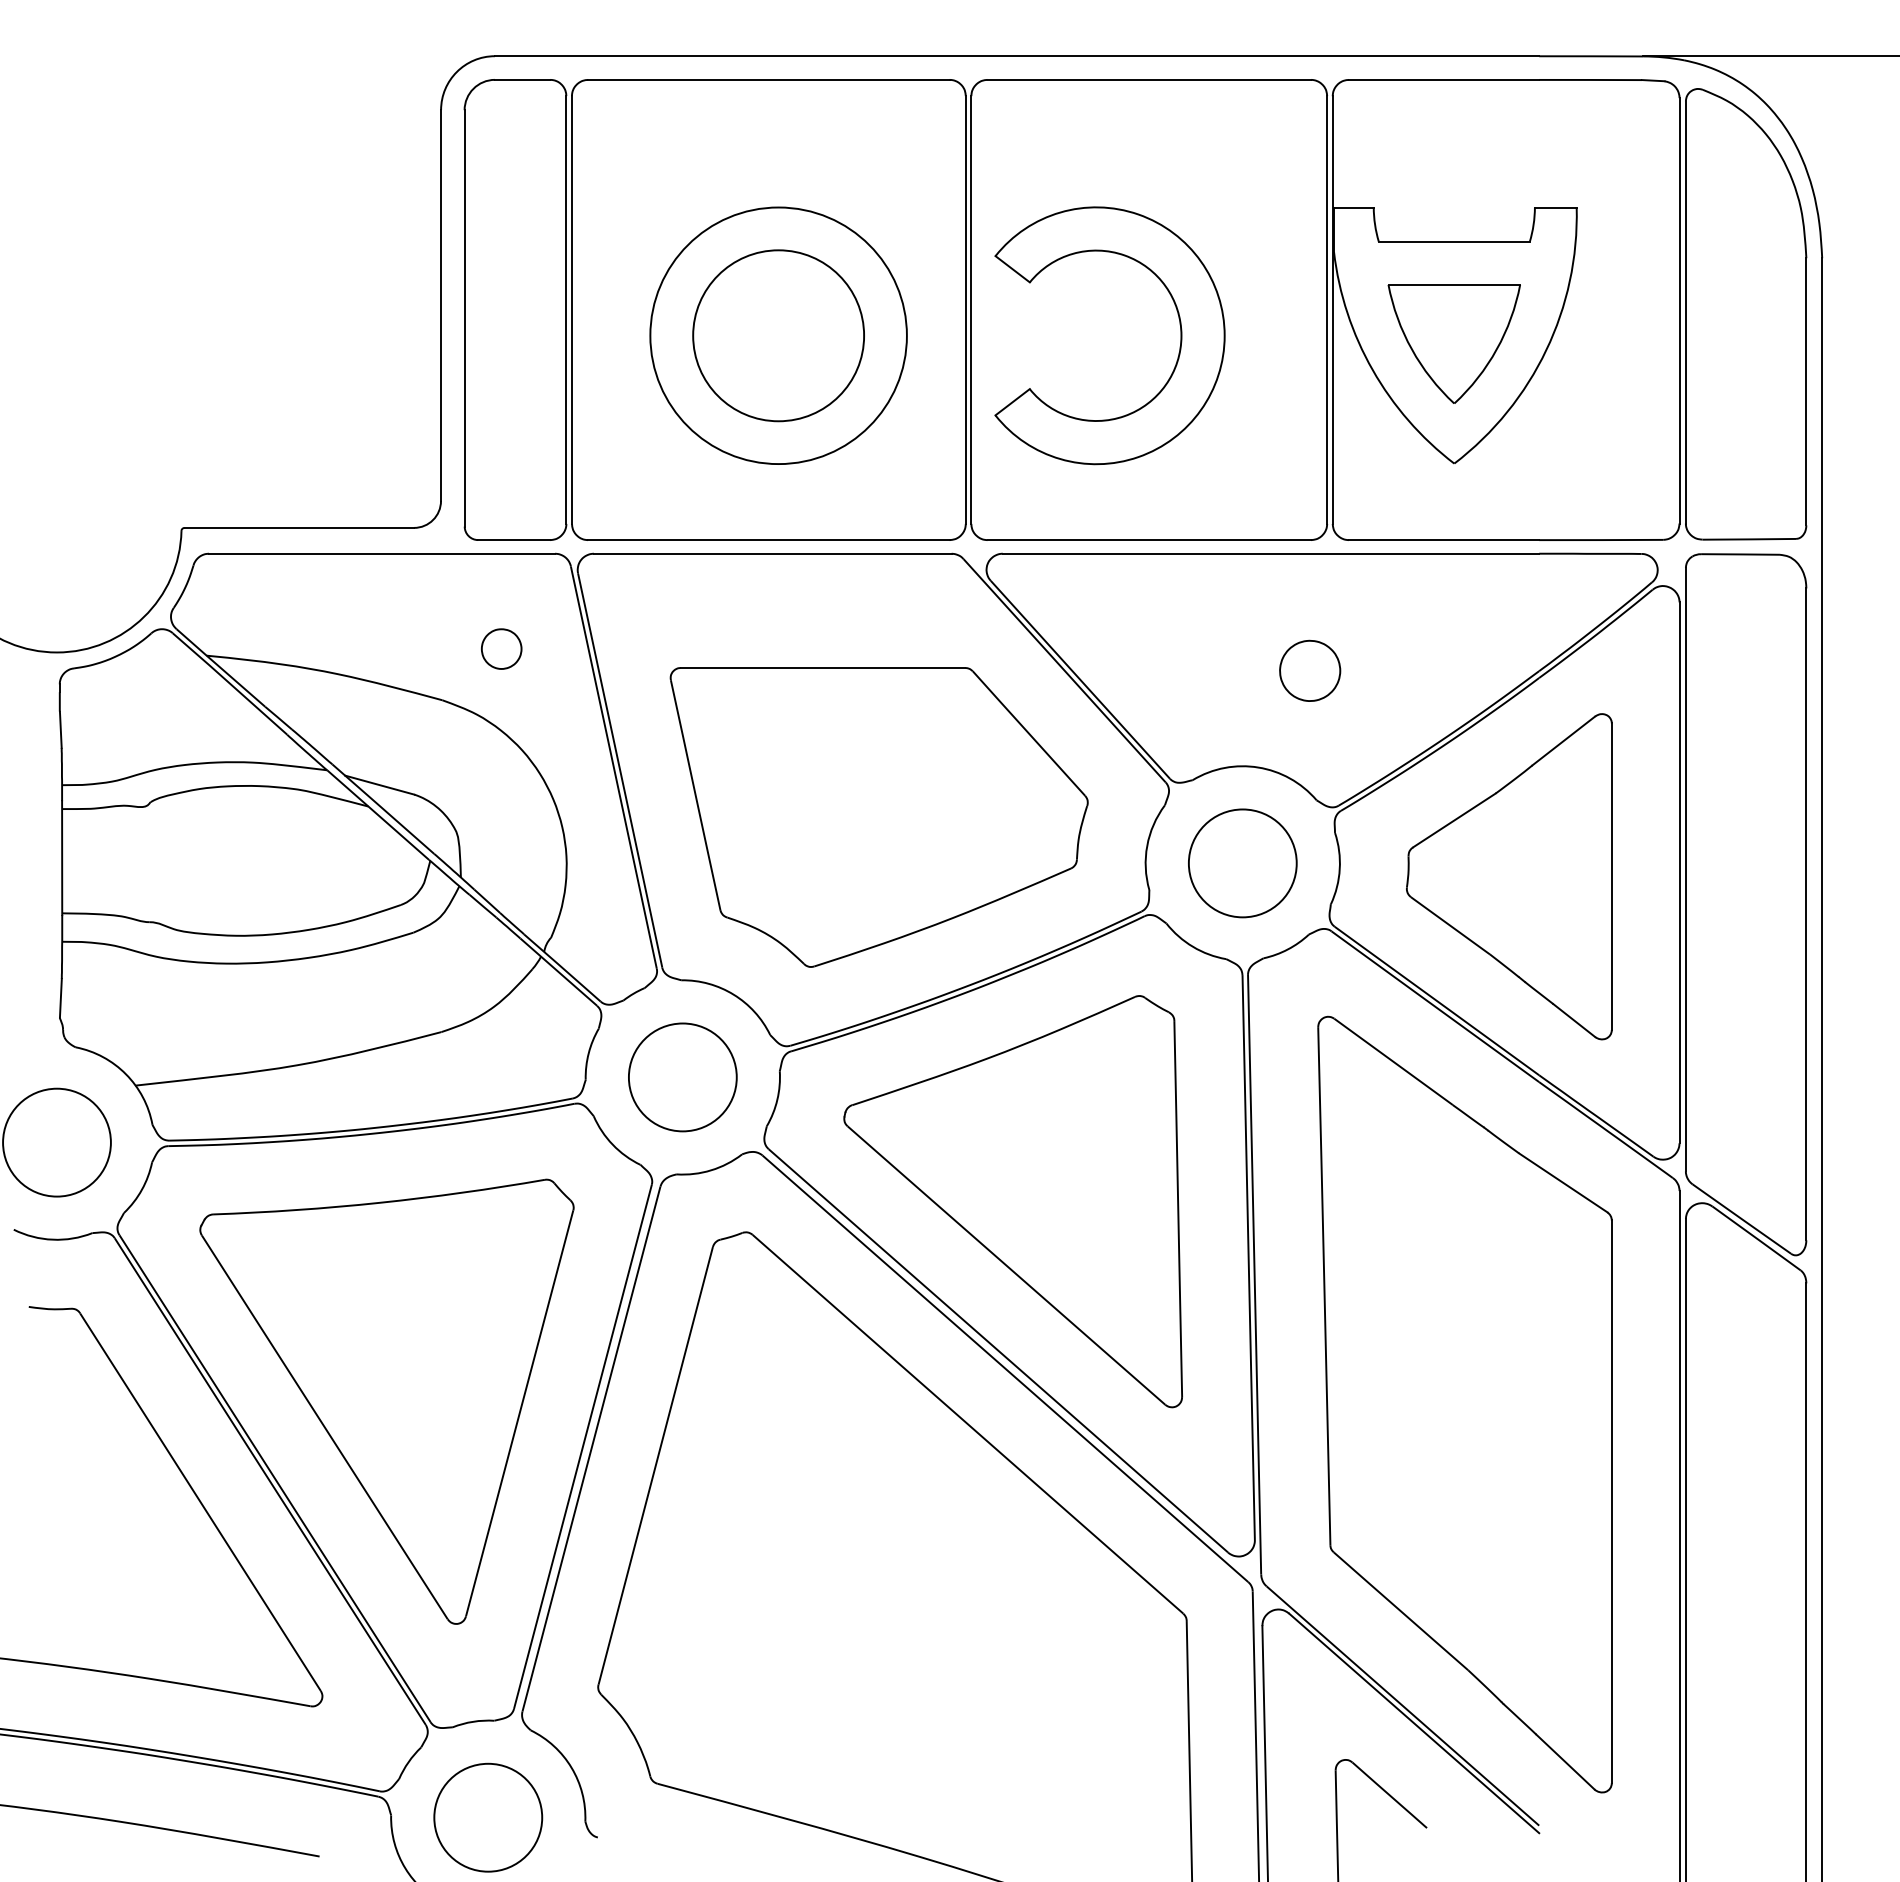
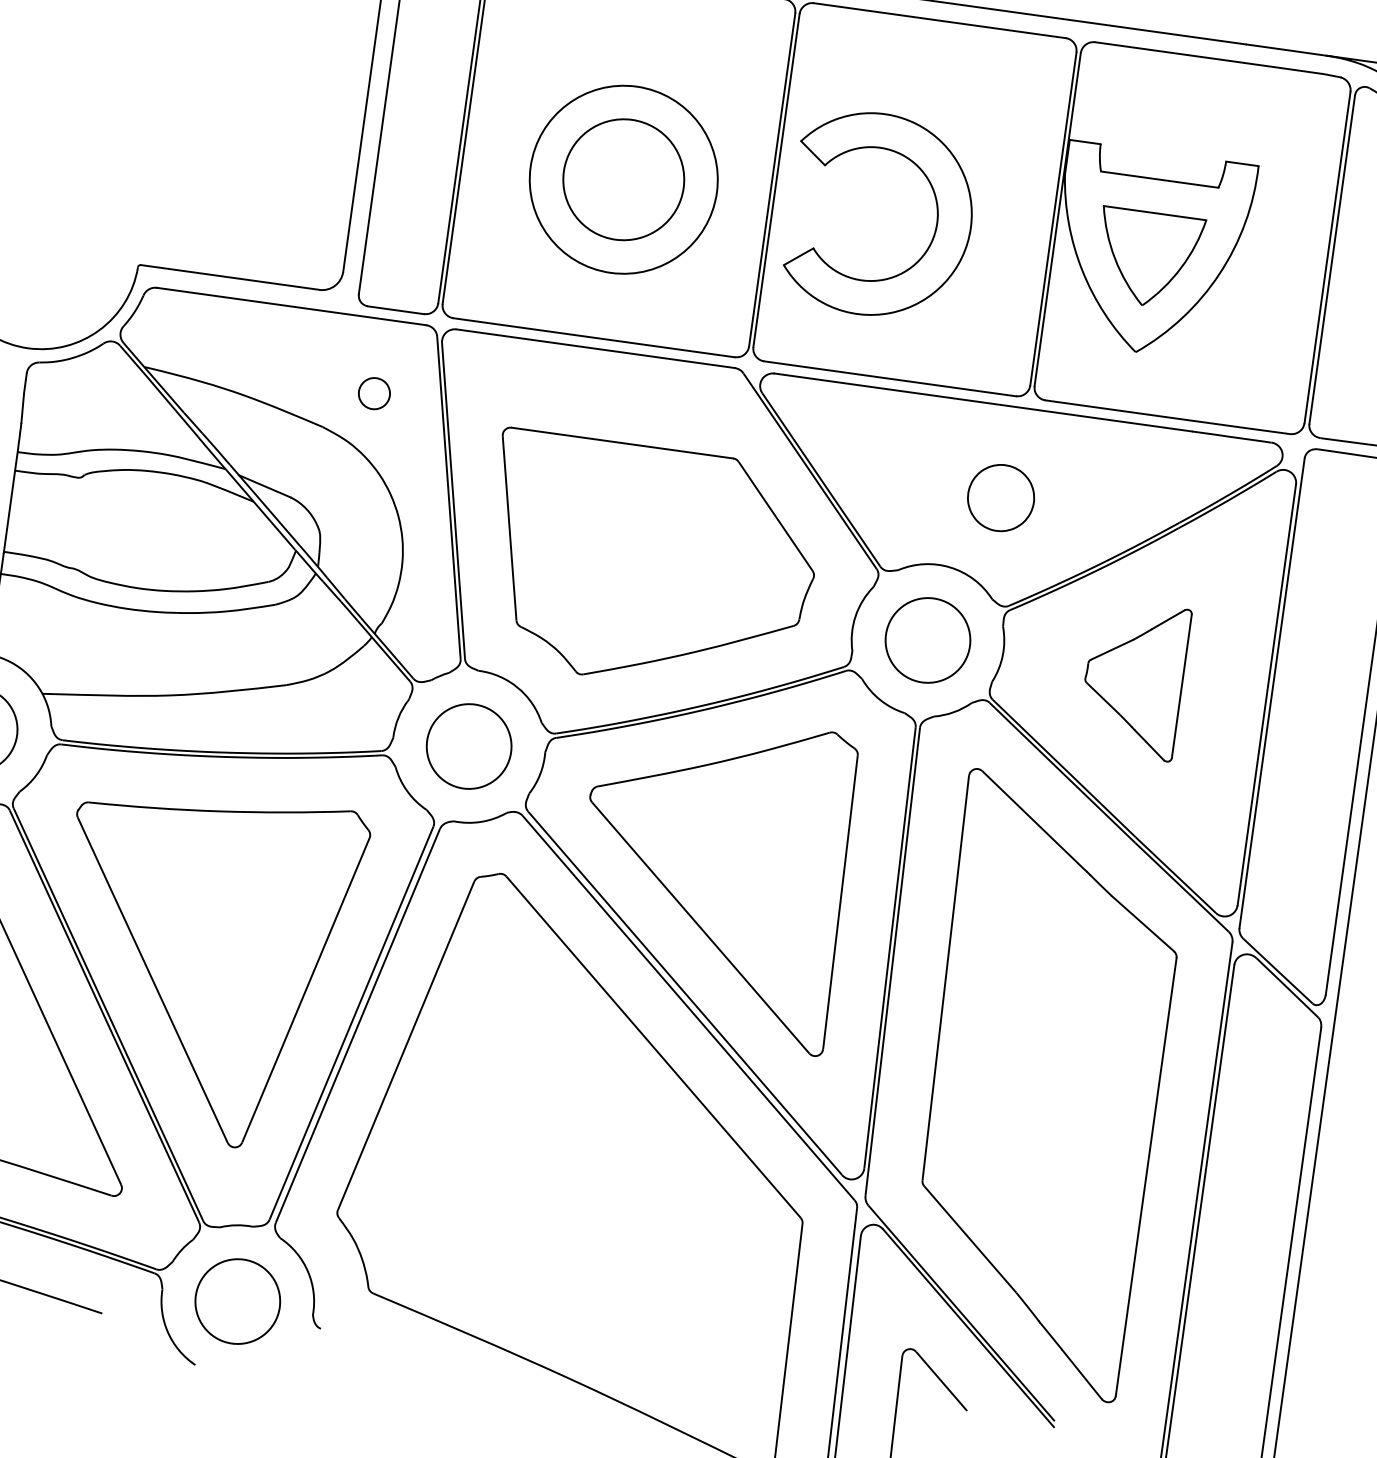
circle: (778, 335) -> (623, 179), size x0.6
circle: (778, 335) -> (623, 179), size x1.4
part: (1310, 670) -> (1001, 497), size x1.4
part: (1509, 876) -> (1134, 679), size x0.6

